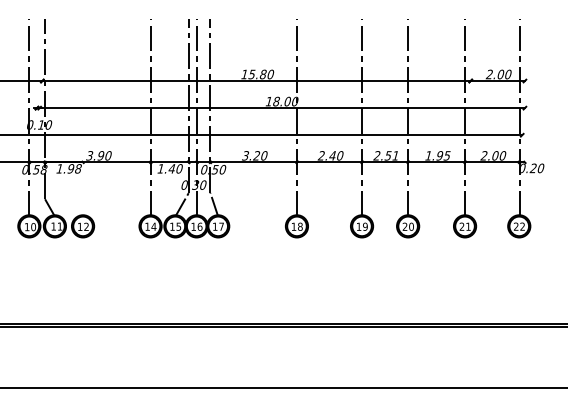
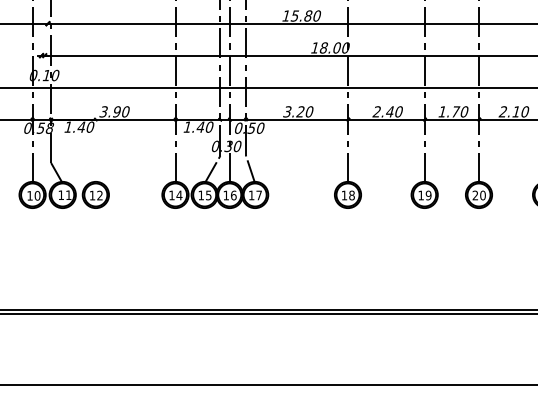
text: (386, 155) -> (453, 111), 2.51 -> 1.70
text: (437, 155) -> (513, 111), 1.95 -> 2.10
text: (74, 168) -> (85, 126), 1.98 -> 1.40

